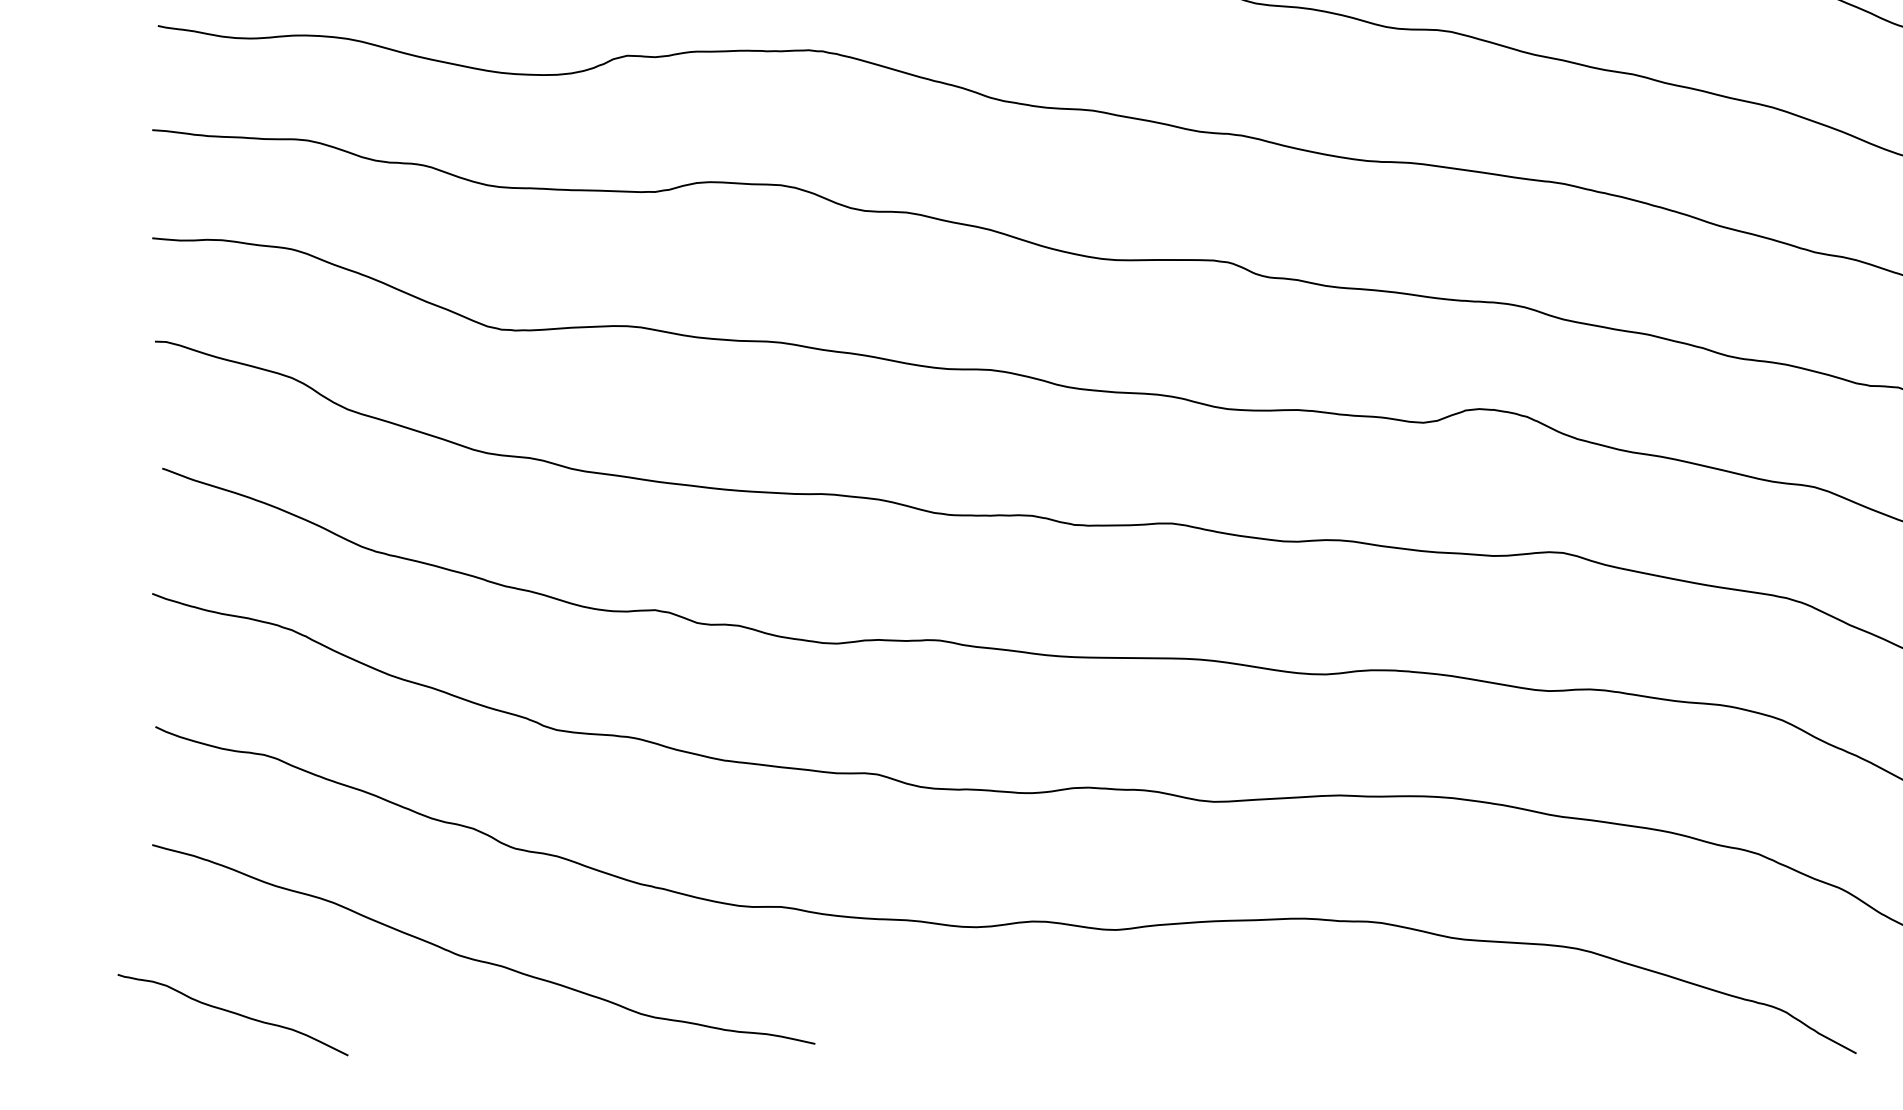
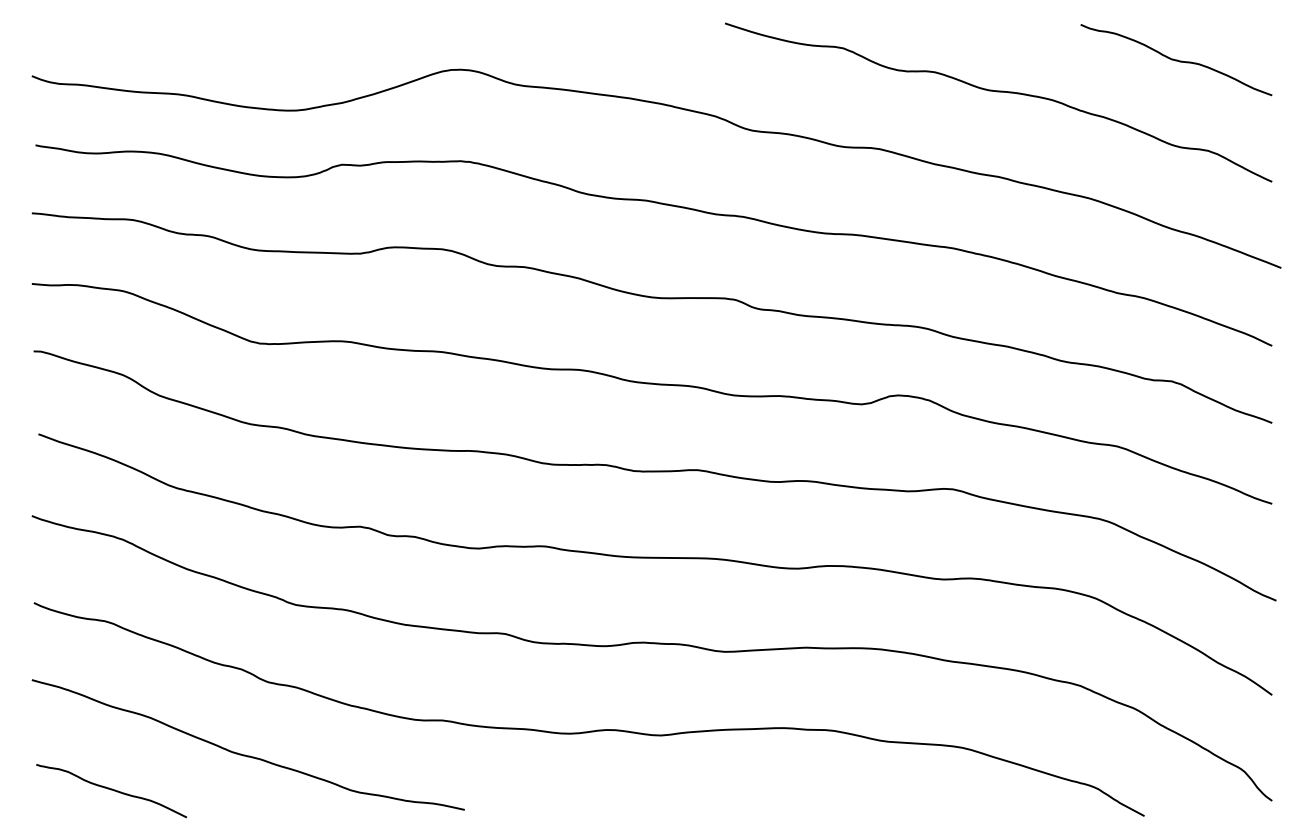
curve: (232, 1014) -> (111, 790), moved

